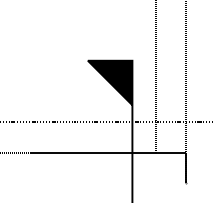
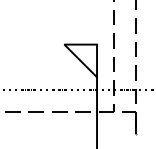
fill: (109, 82) -> (80, 60), removed

